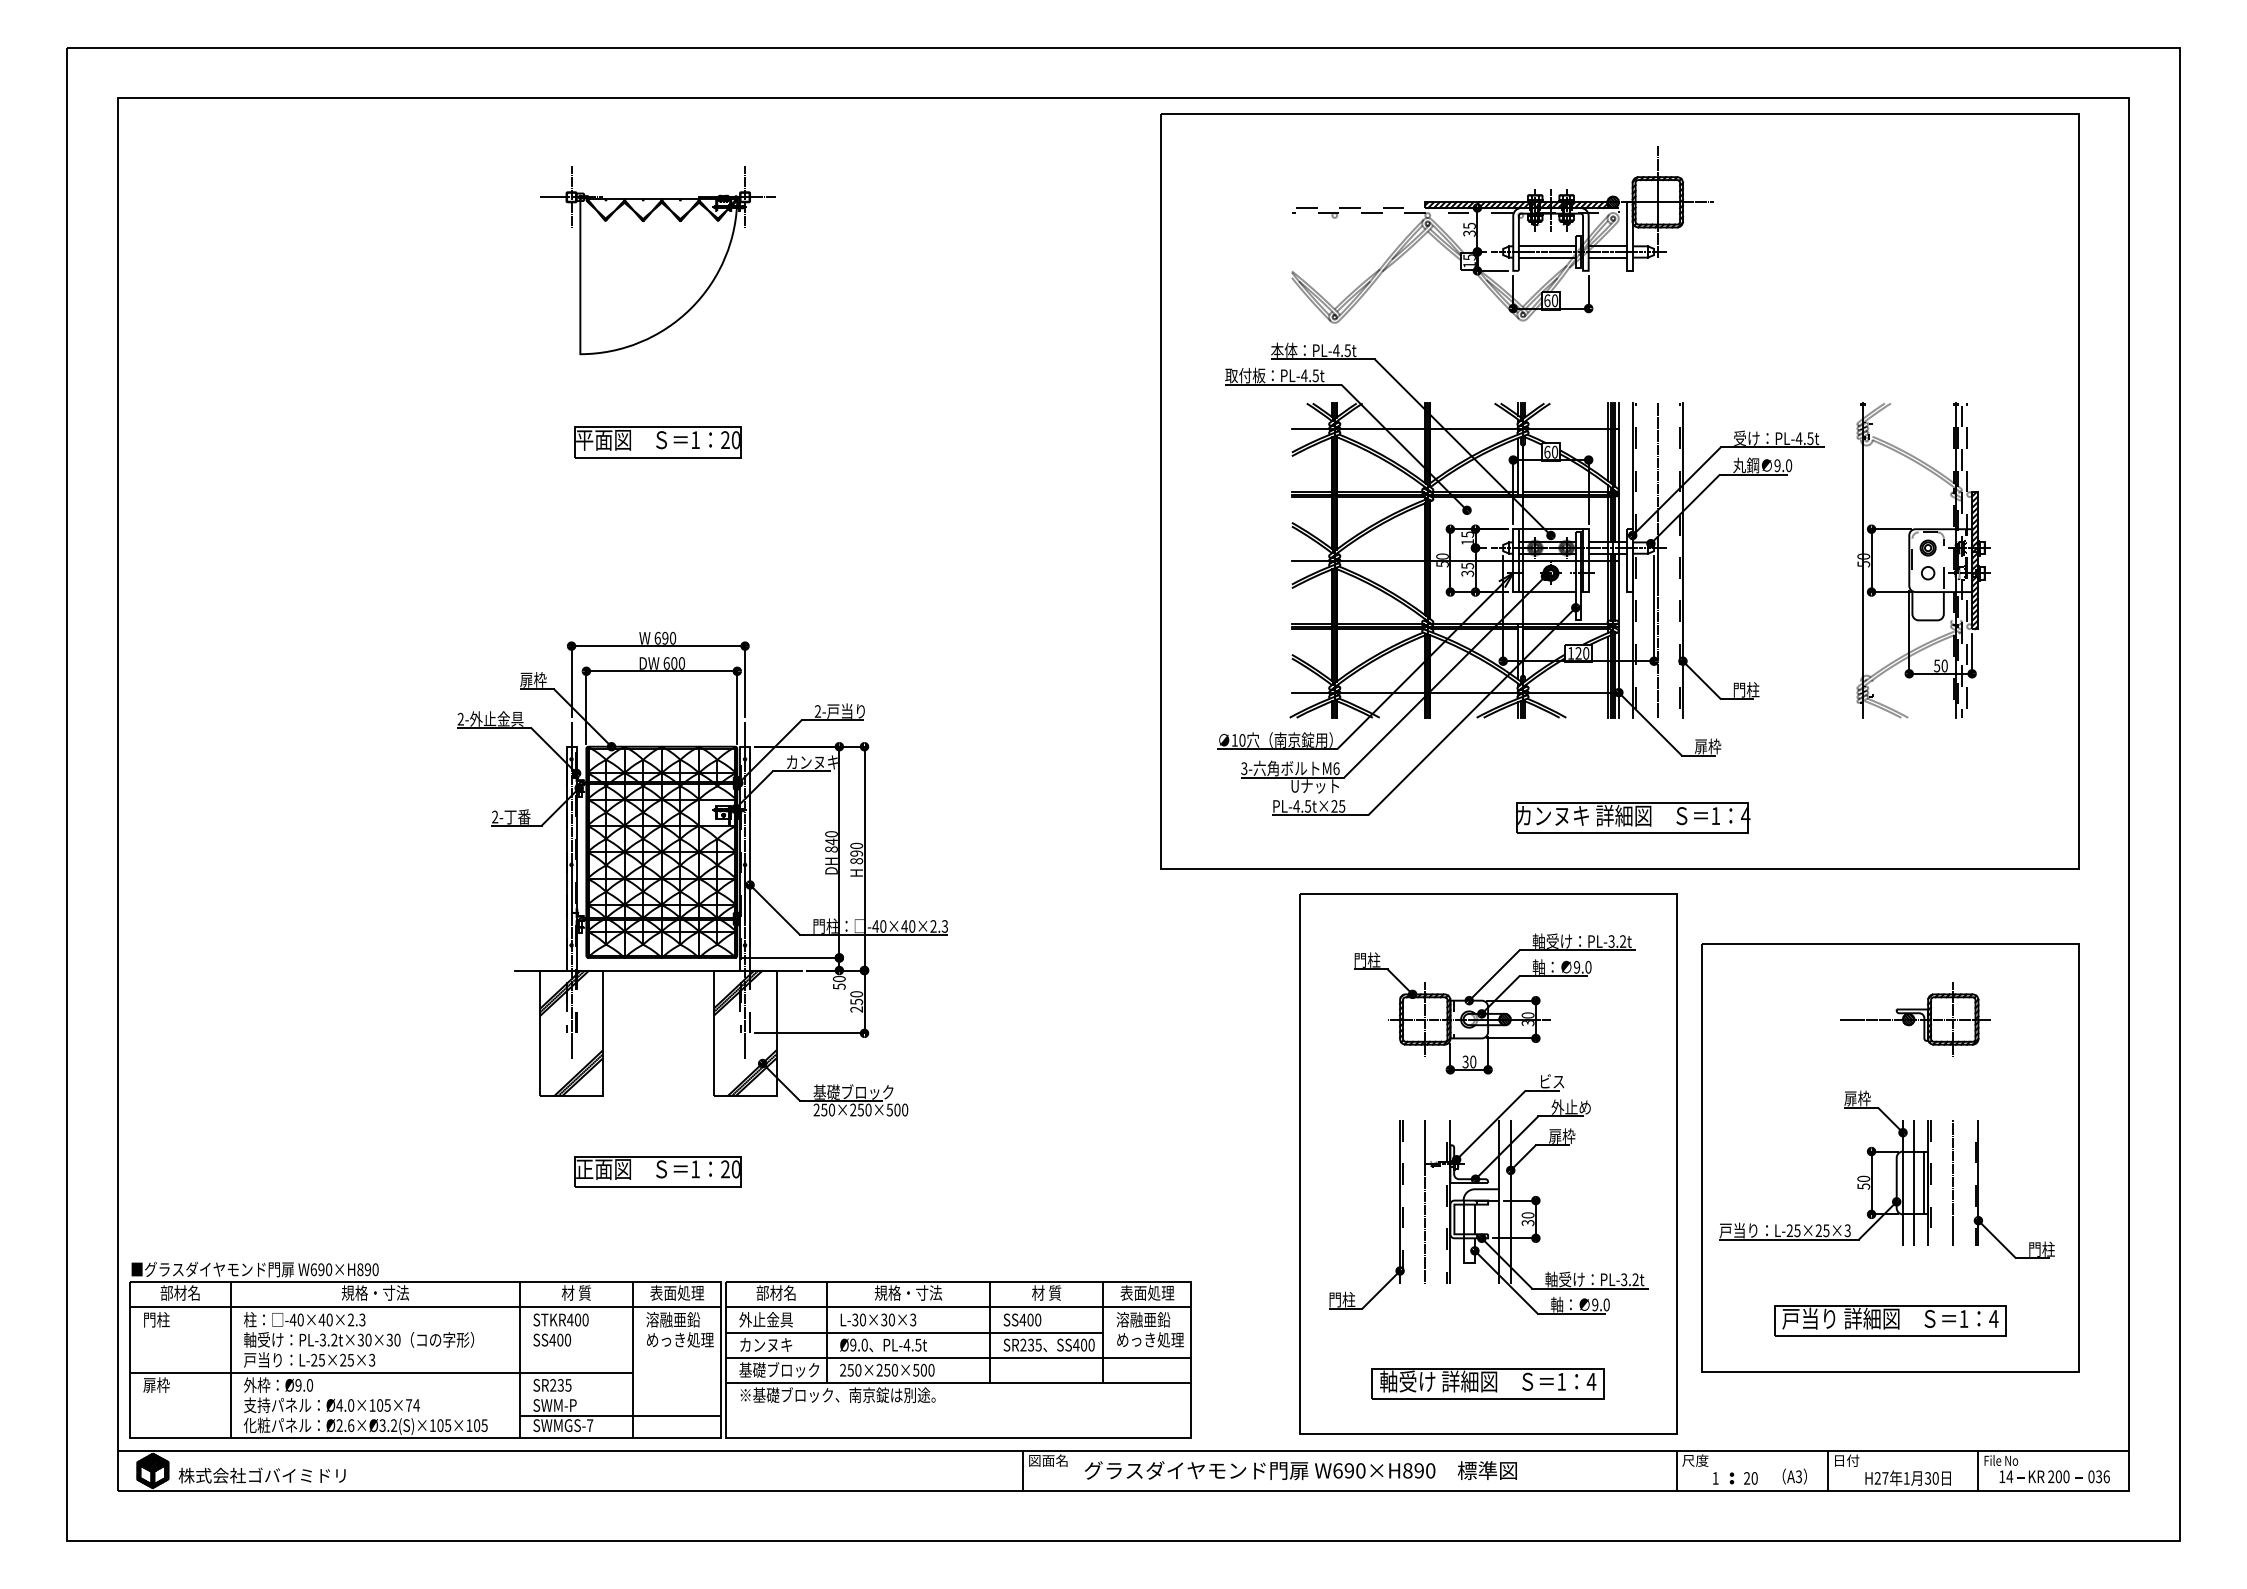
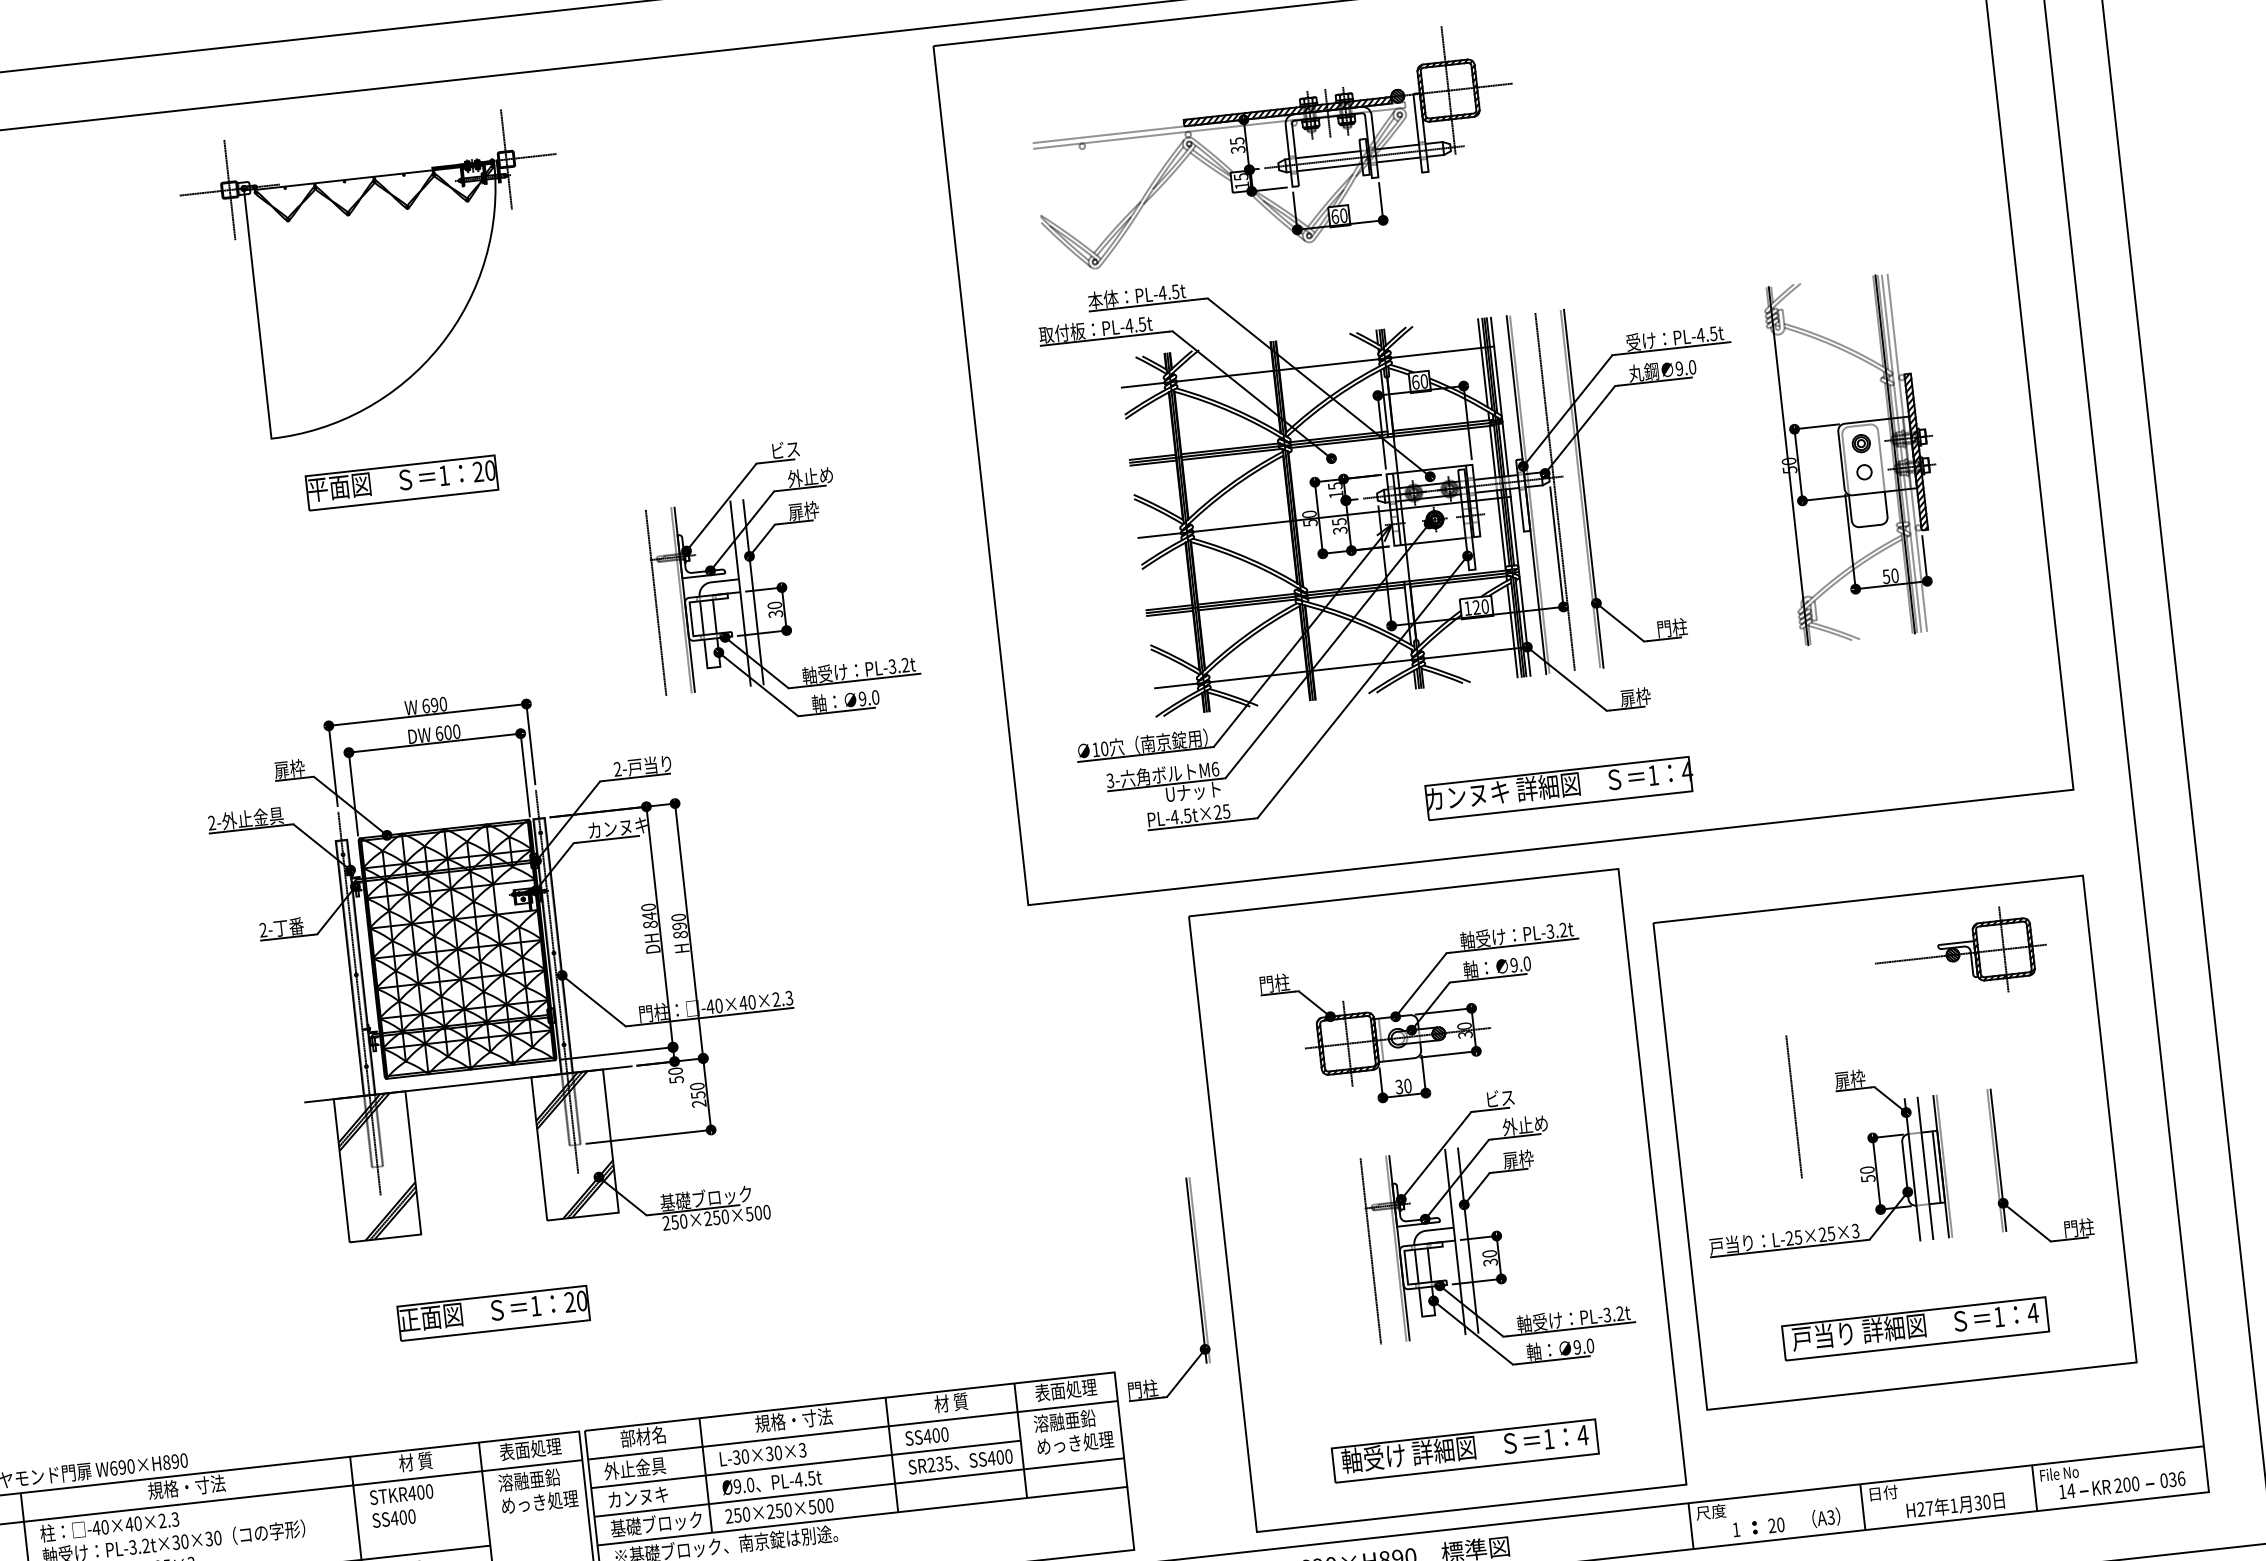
part: (1502, 234) -> (1275, 146), moved
part: (657, 260) -> (378, 275), size x1.4
part: (978, 563) -> (781, 580), added
part: (1915, 1019) -> (1960, 954), moved
line: (1952, 1182) -> (1793, 1106), moved
part: (1399, 1214) -> (1197, 1285), moved

